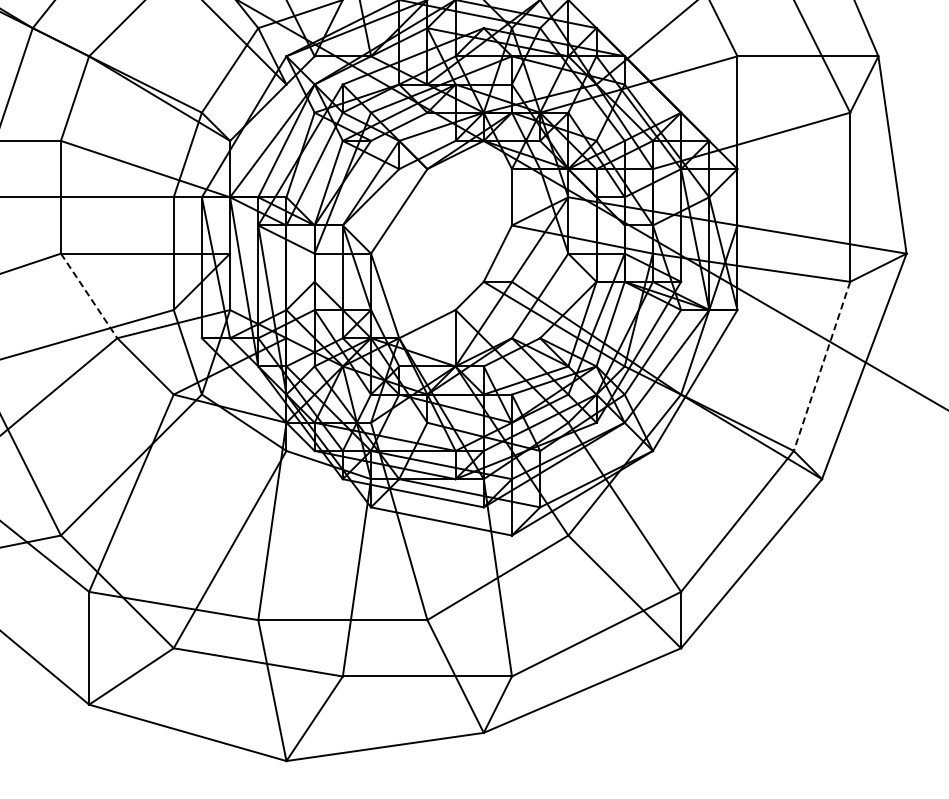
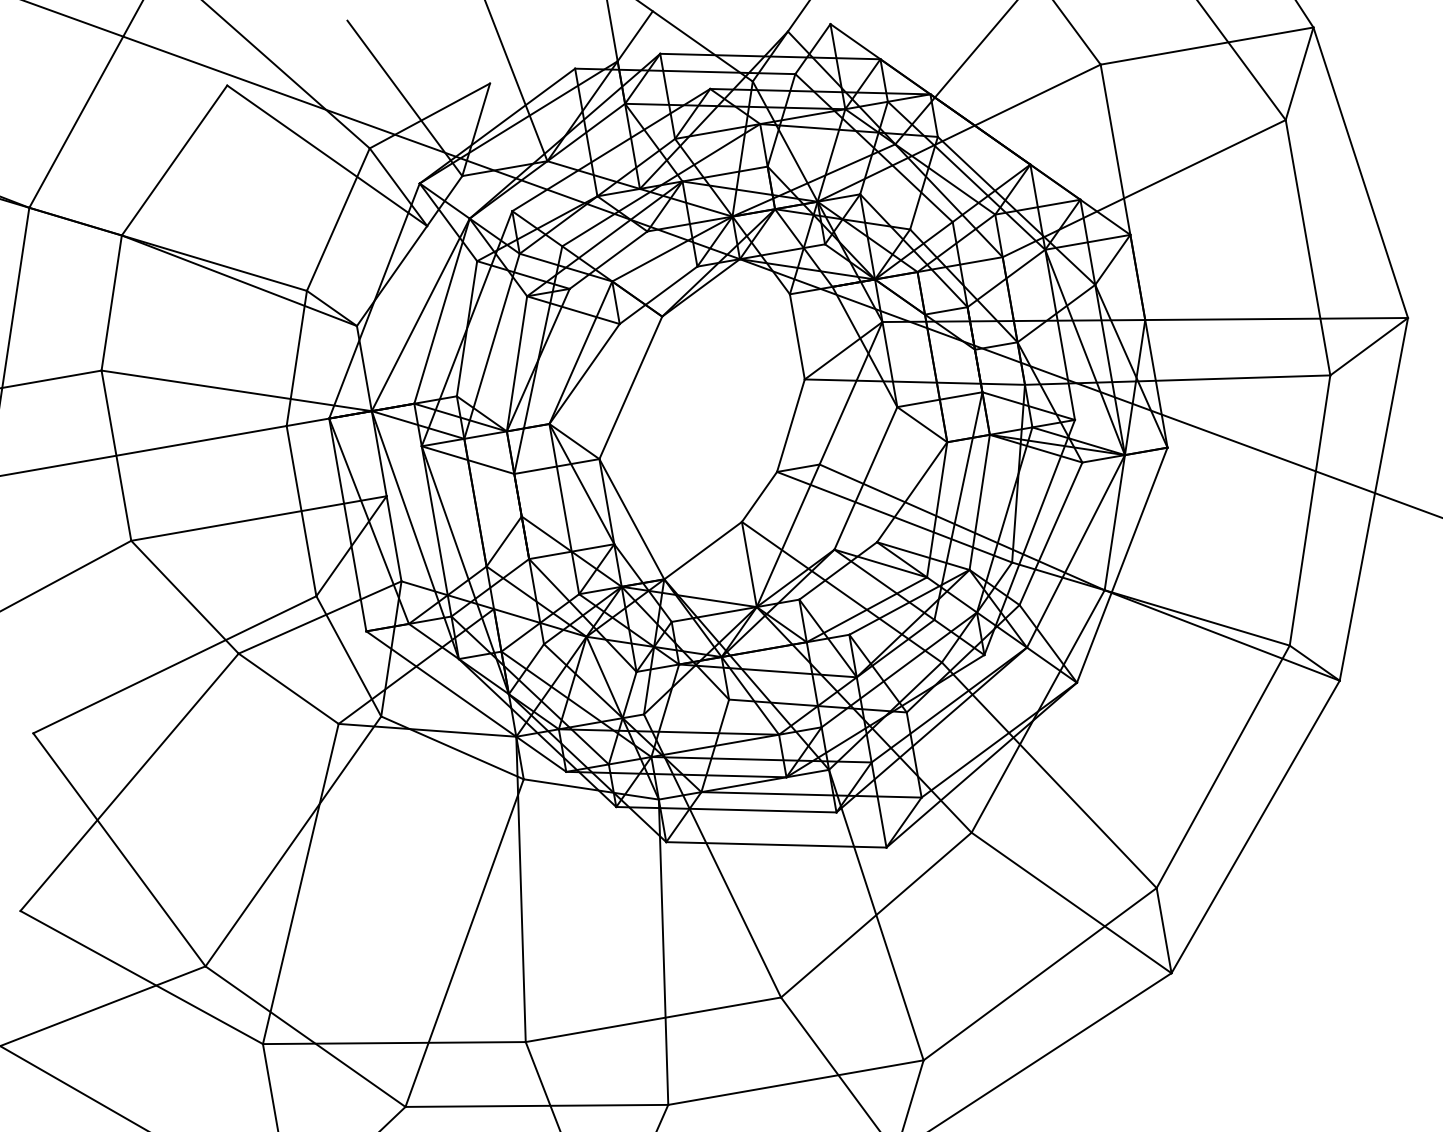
line: (89, 295) -> (185, 596), dashed -> solid
line: (821, 366) -> (1309, 510), dashed -> solid

